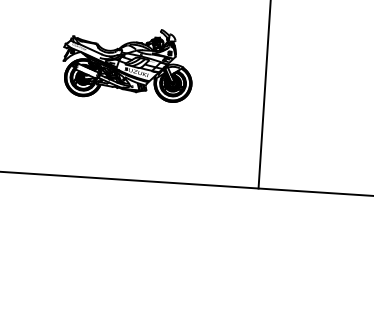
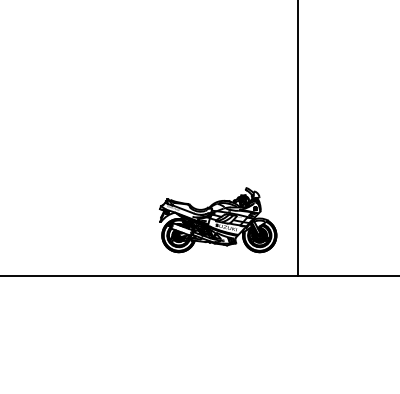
part: (128, 63) -> (218, 220), moved

